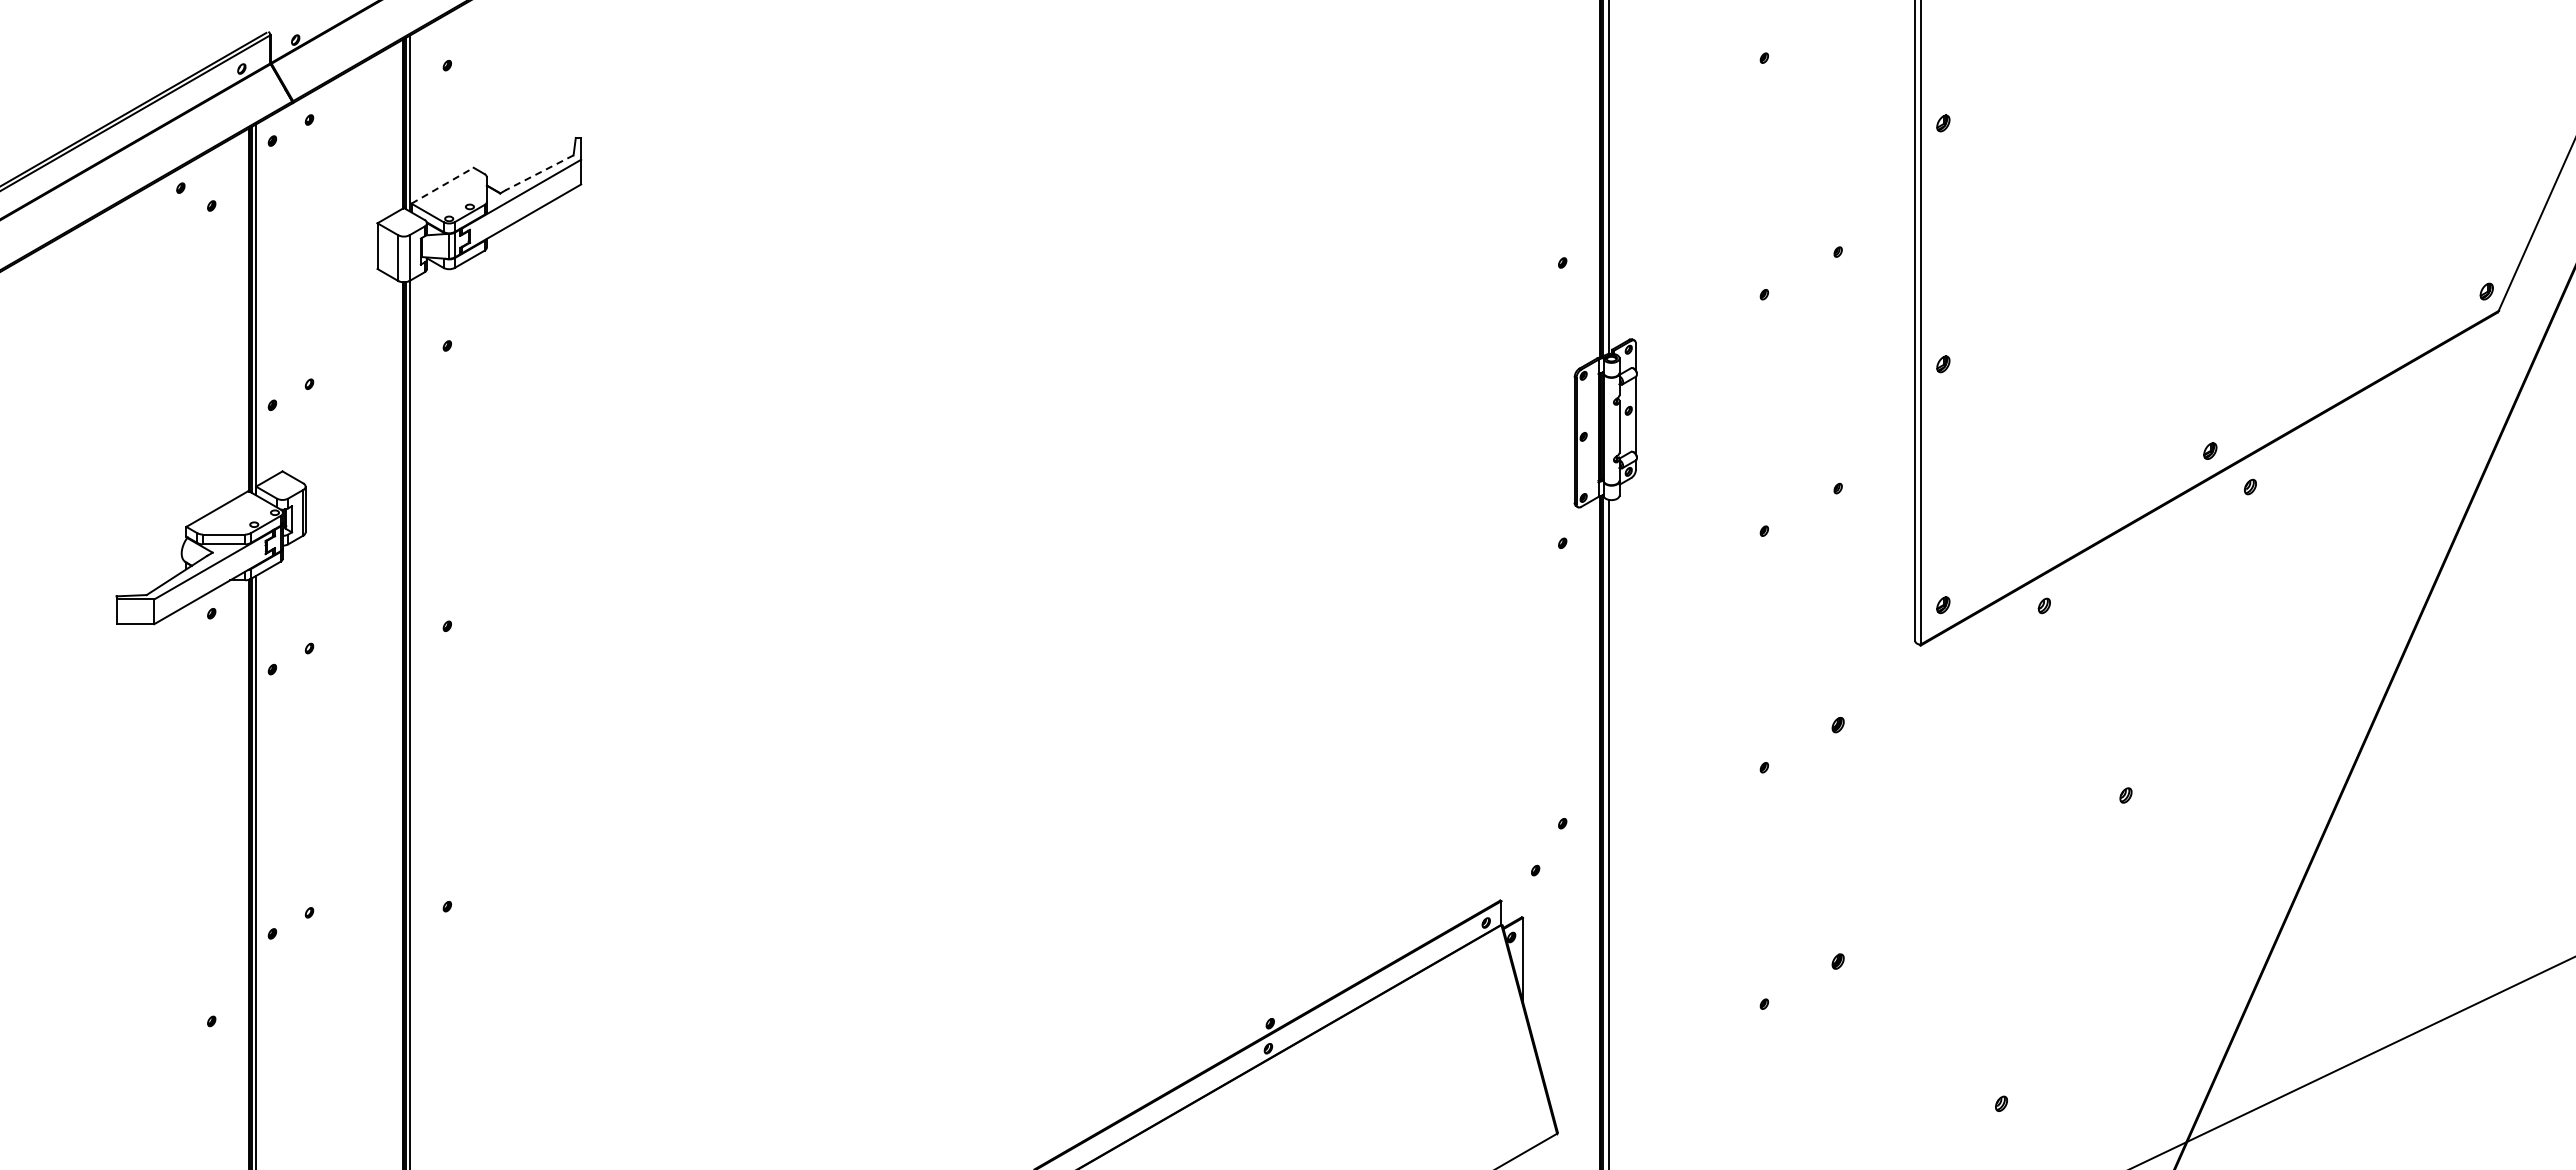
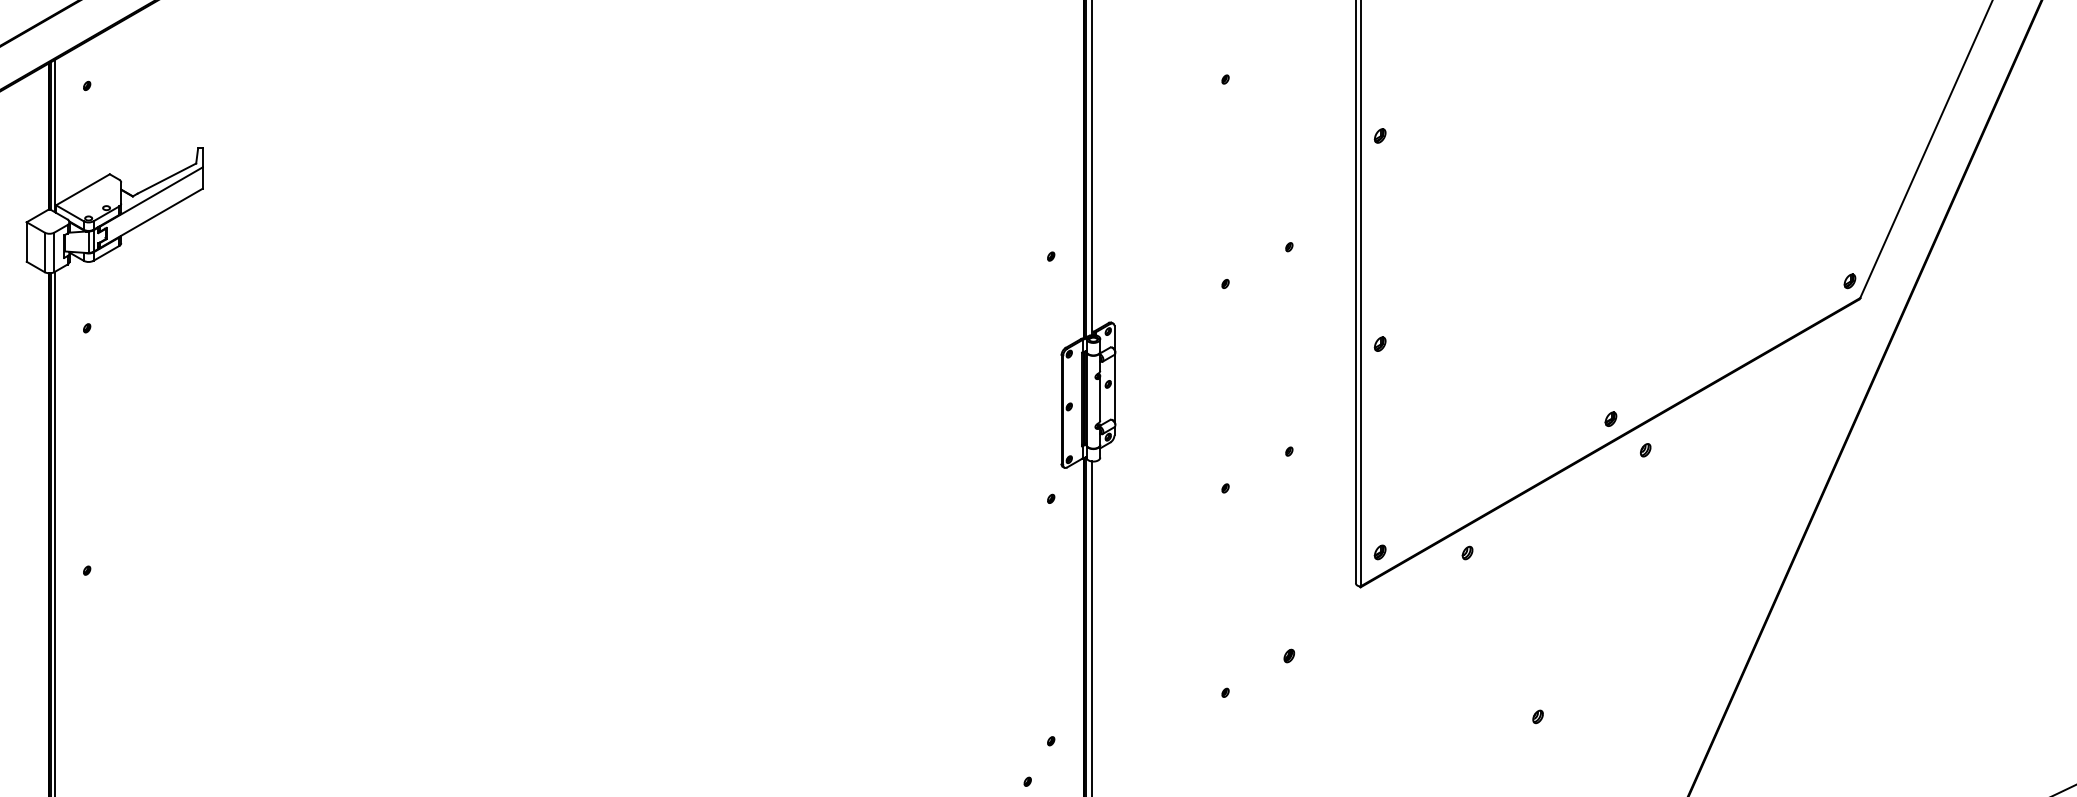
line: (539, 173) -> (166, 179), dashed -> solid
line: (442, 185) -> (82, 189), dashed -> solid

